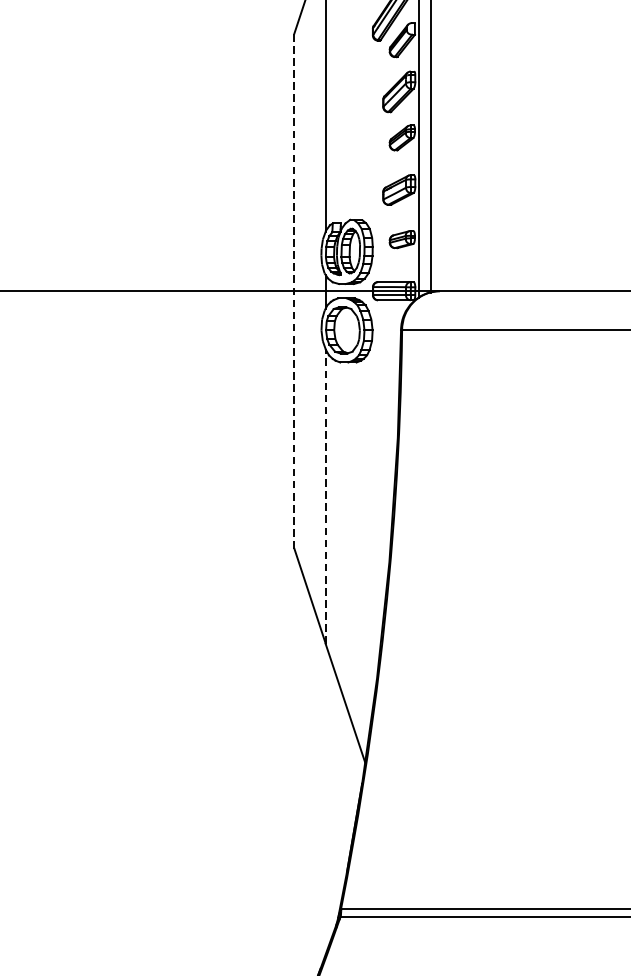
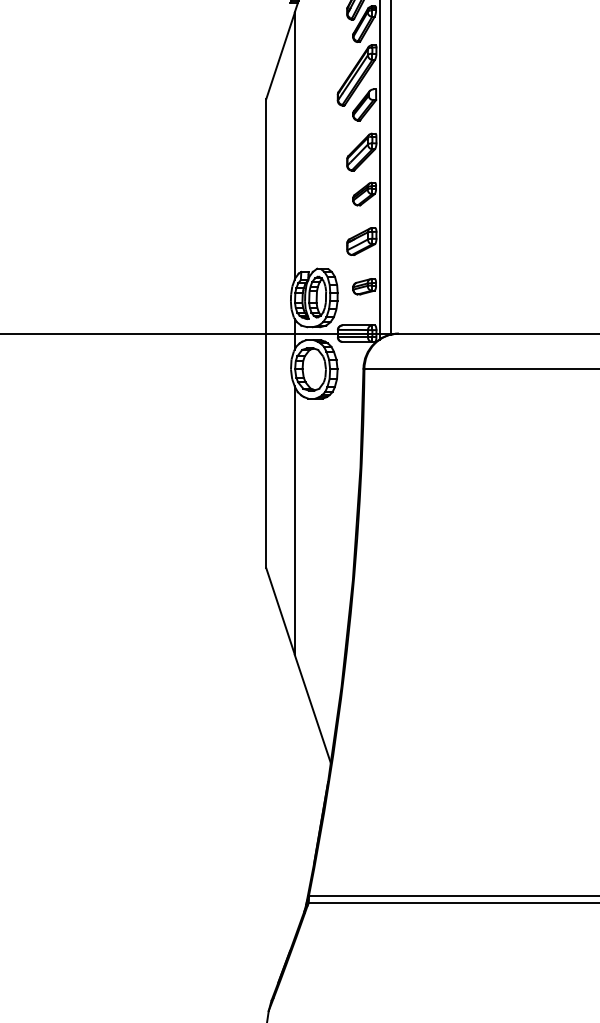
line: (294, 290) -> (266, 333), dashed -> solid
line: (325, 496) -> (294, 520), dashed -> solid

